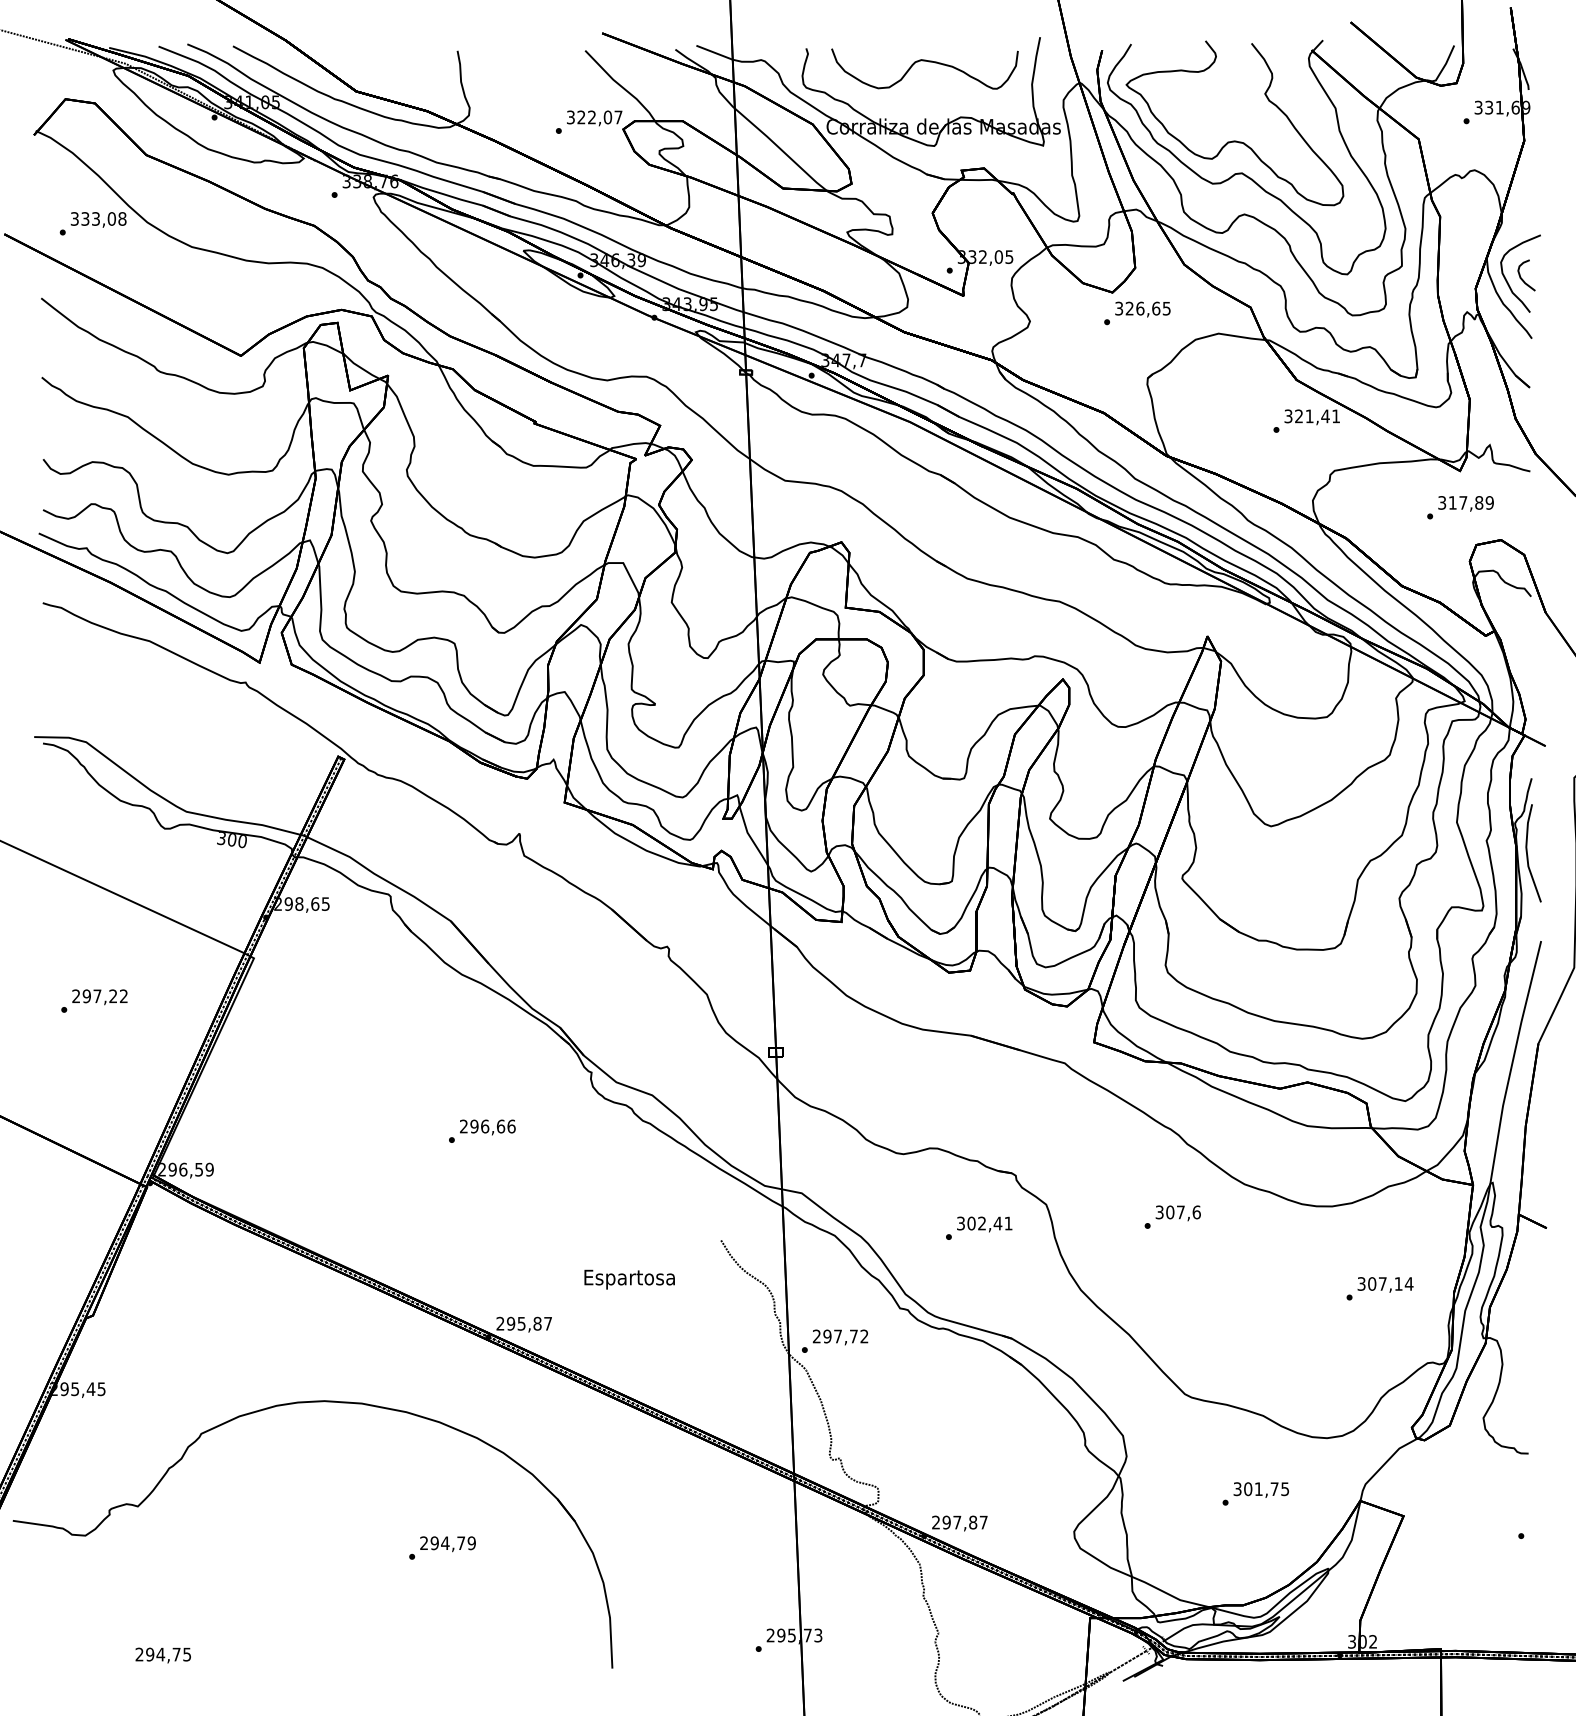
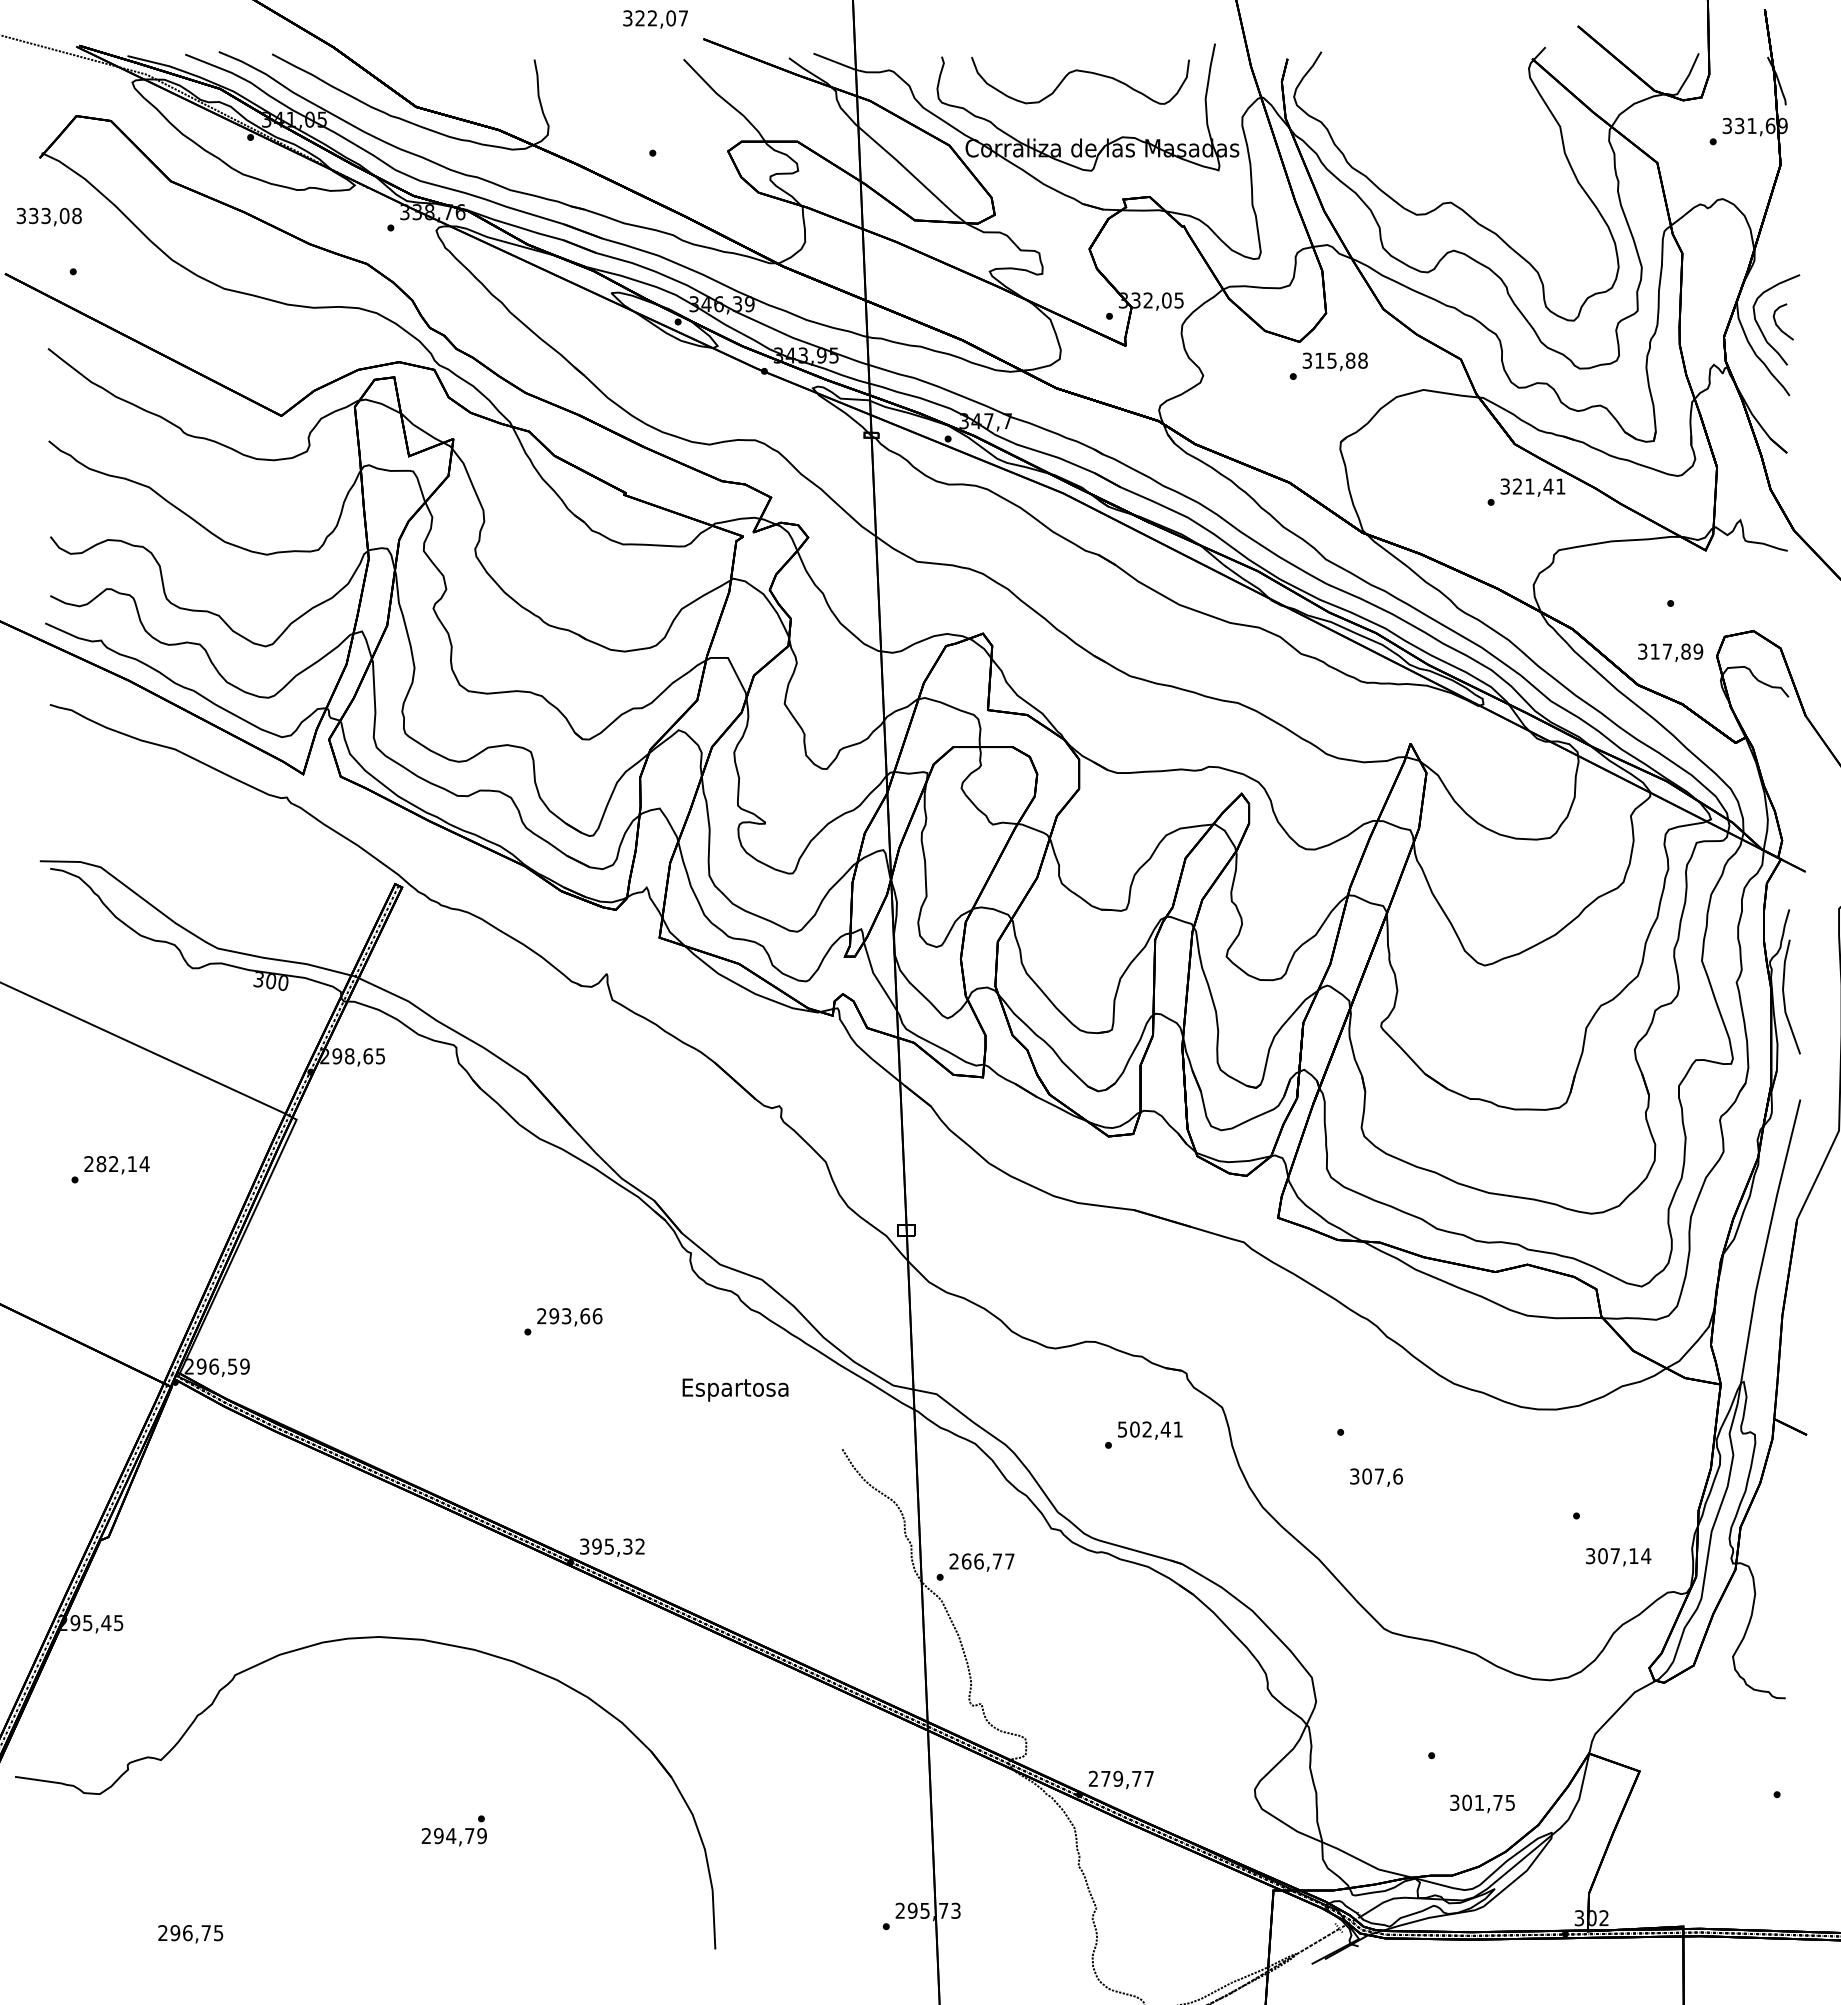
text: (594, 118) -> (655, 19), moved
curve: (1234, 140) -> (1442, 164), removed
text: (98, 219) -> (48, 216), moved
text: (1148, 308) -> (1341, 360), 326,65 -> 315,88
text: (1465, 503) -> (1670, 652), moved
text: (104, 996) -> (122, 1164), 297,22 -> 282,14
text: (484, 1126) -> (566, 1316), 296,66 -> 293,66
text: (1178, 1213) -> (1376, 1477), moved
text: (960, 1222) -> (1122, 1428), 302,41 -> 502,41
text: (629, 1279) -> (735, 1389), moved
text: (1385, 1285) -> (1618, 1557), moved
text: (524, 1323) -> (612, 1546), 295,87 -> 395,32
text: (845, 1336) -> (987, 1561), 297,72 -> 266,77
text: (1261, 1489) -> (1482, 1803), moved
text: (960, 1522) -> (1121, 1778), 297,87 -> 279,77
text: (447, 1544) -> (453, 1837), moved
text: (160, 1654) -> (187, 1933), 294,75 -> 296,75

